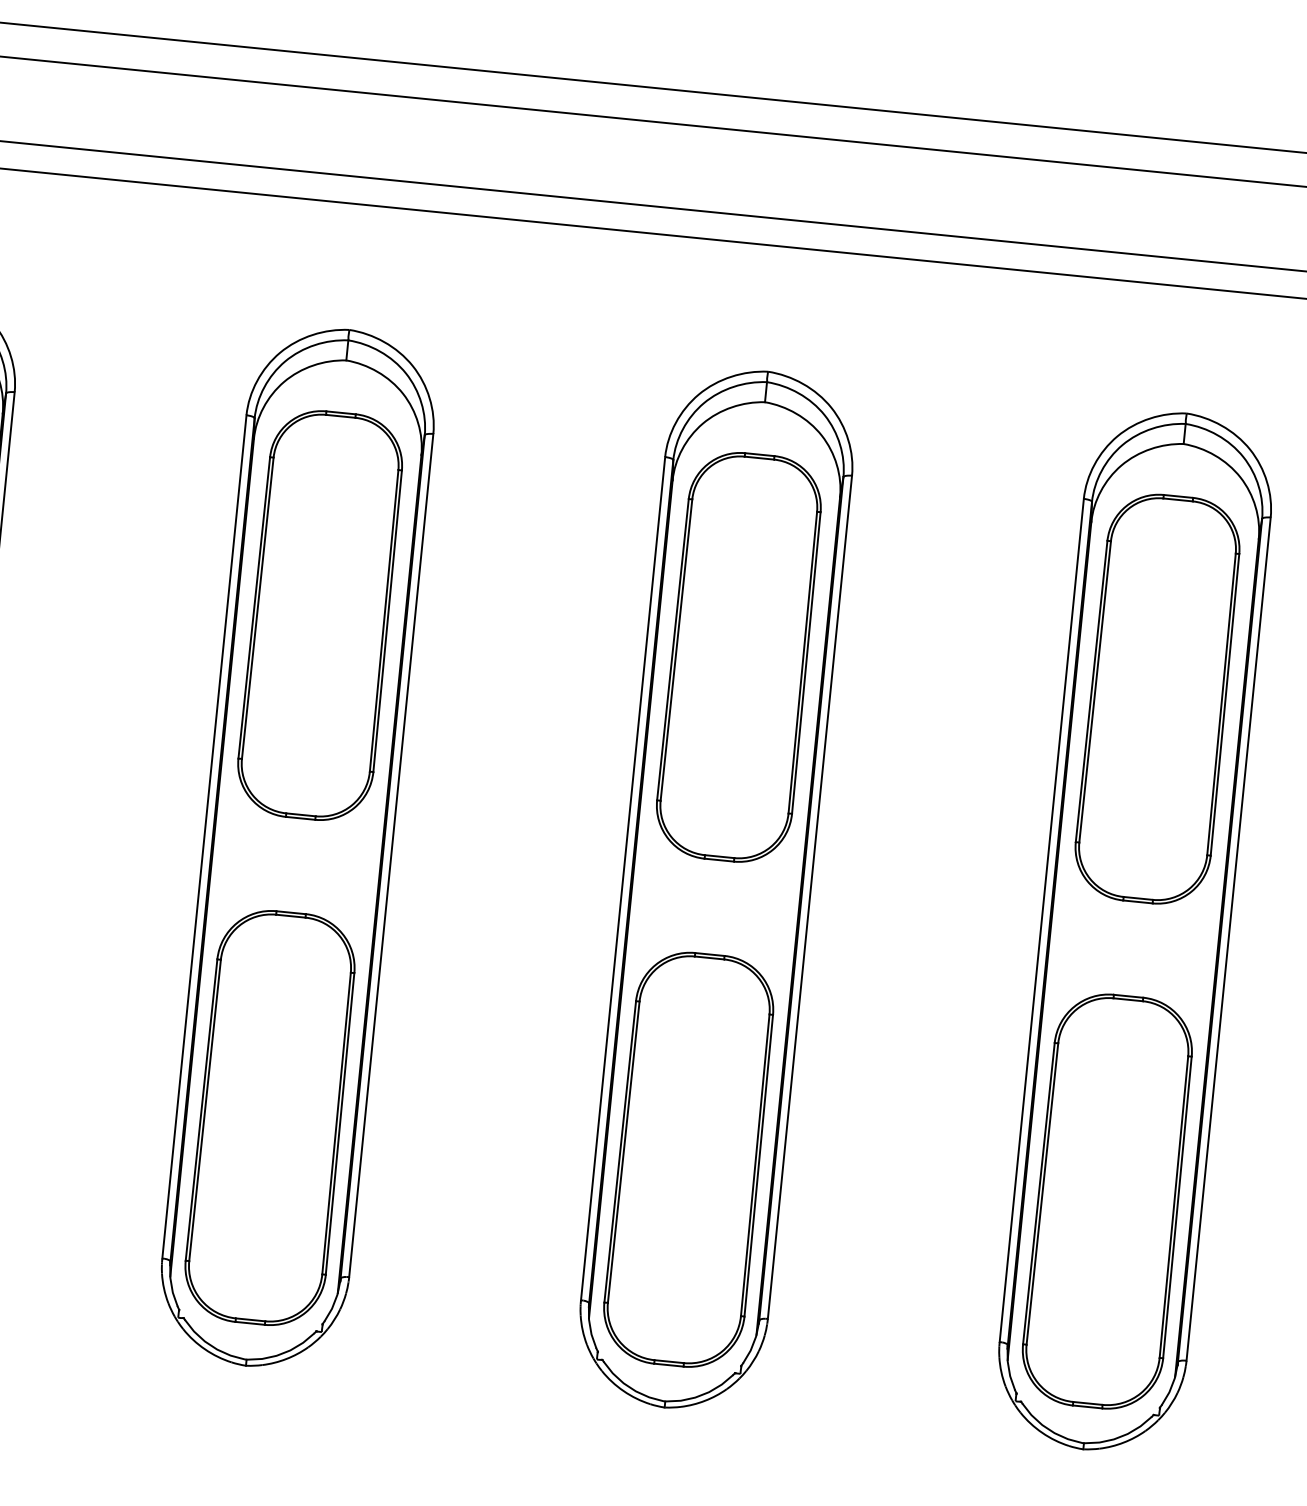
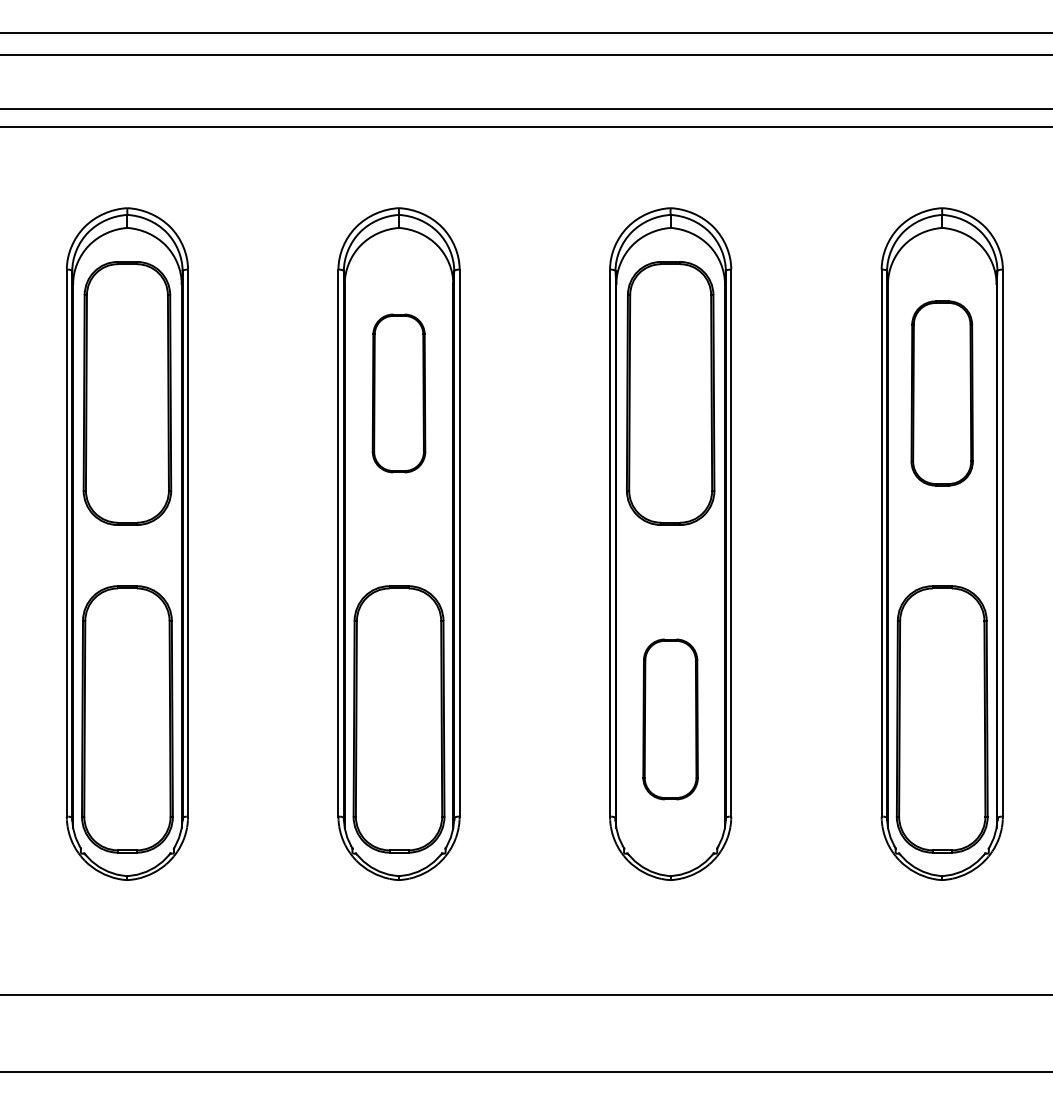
part: (320, 615) -> (398, 393), size x0.6
part: (1157, 699) -> (941, 393), size x0.7
part: (689, 1159) -> (670, 719), size x0.6

